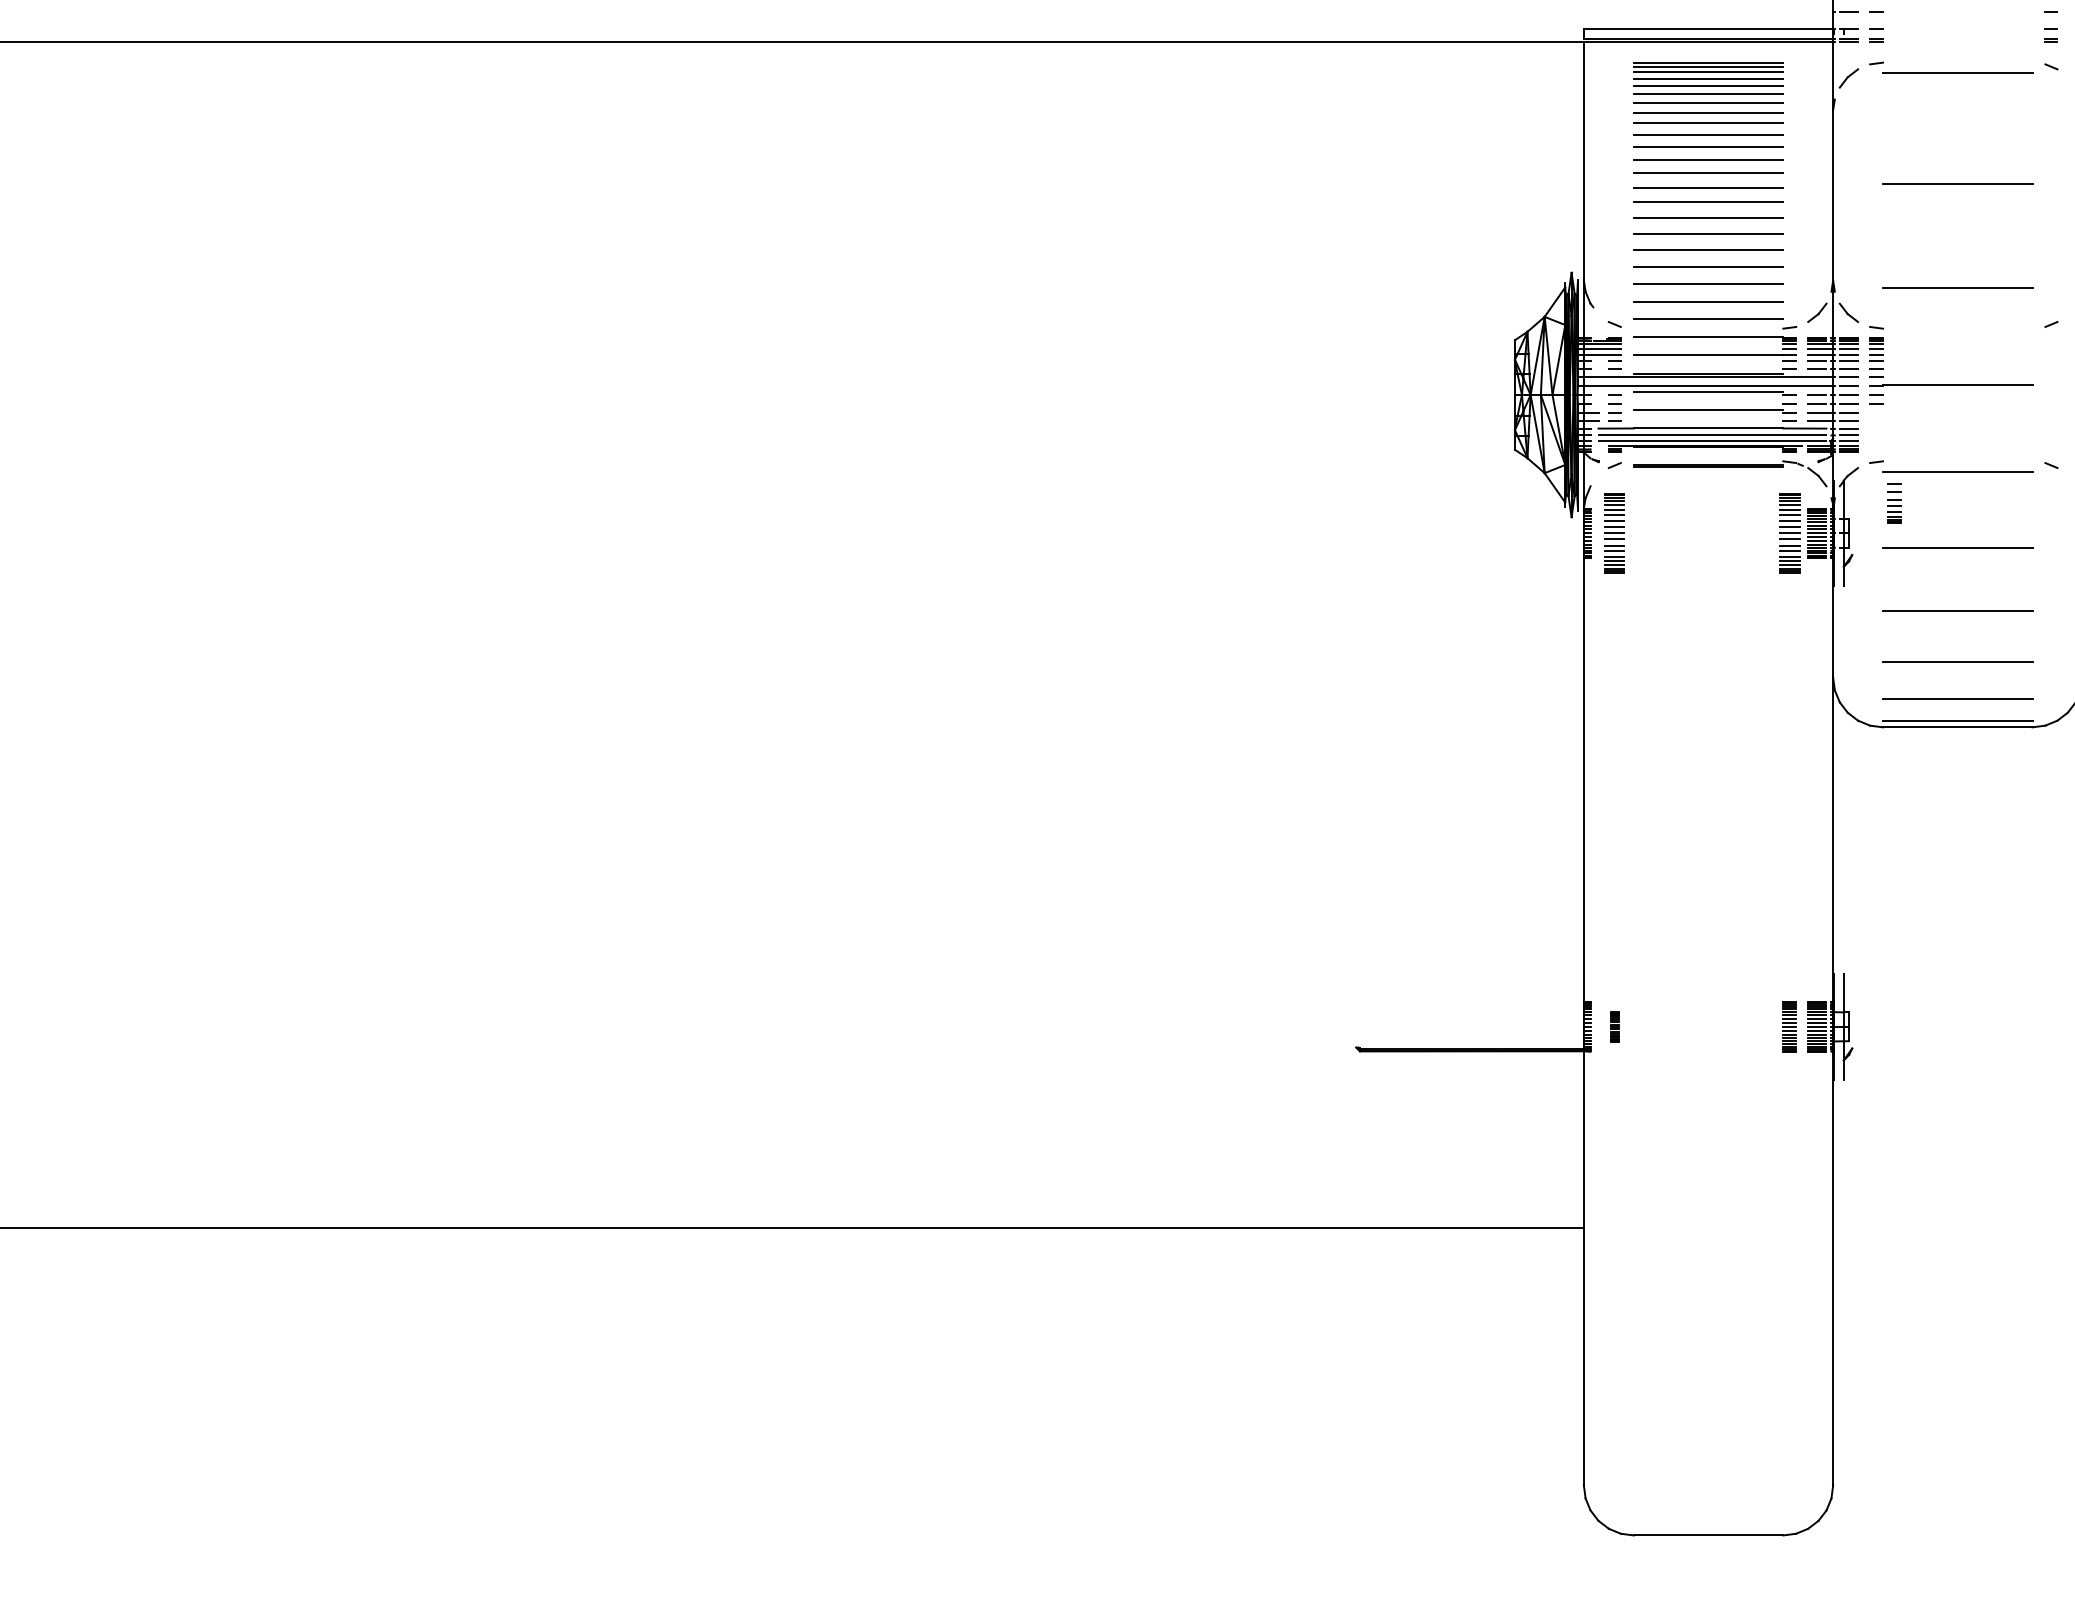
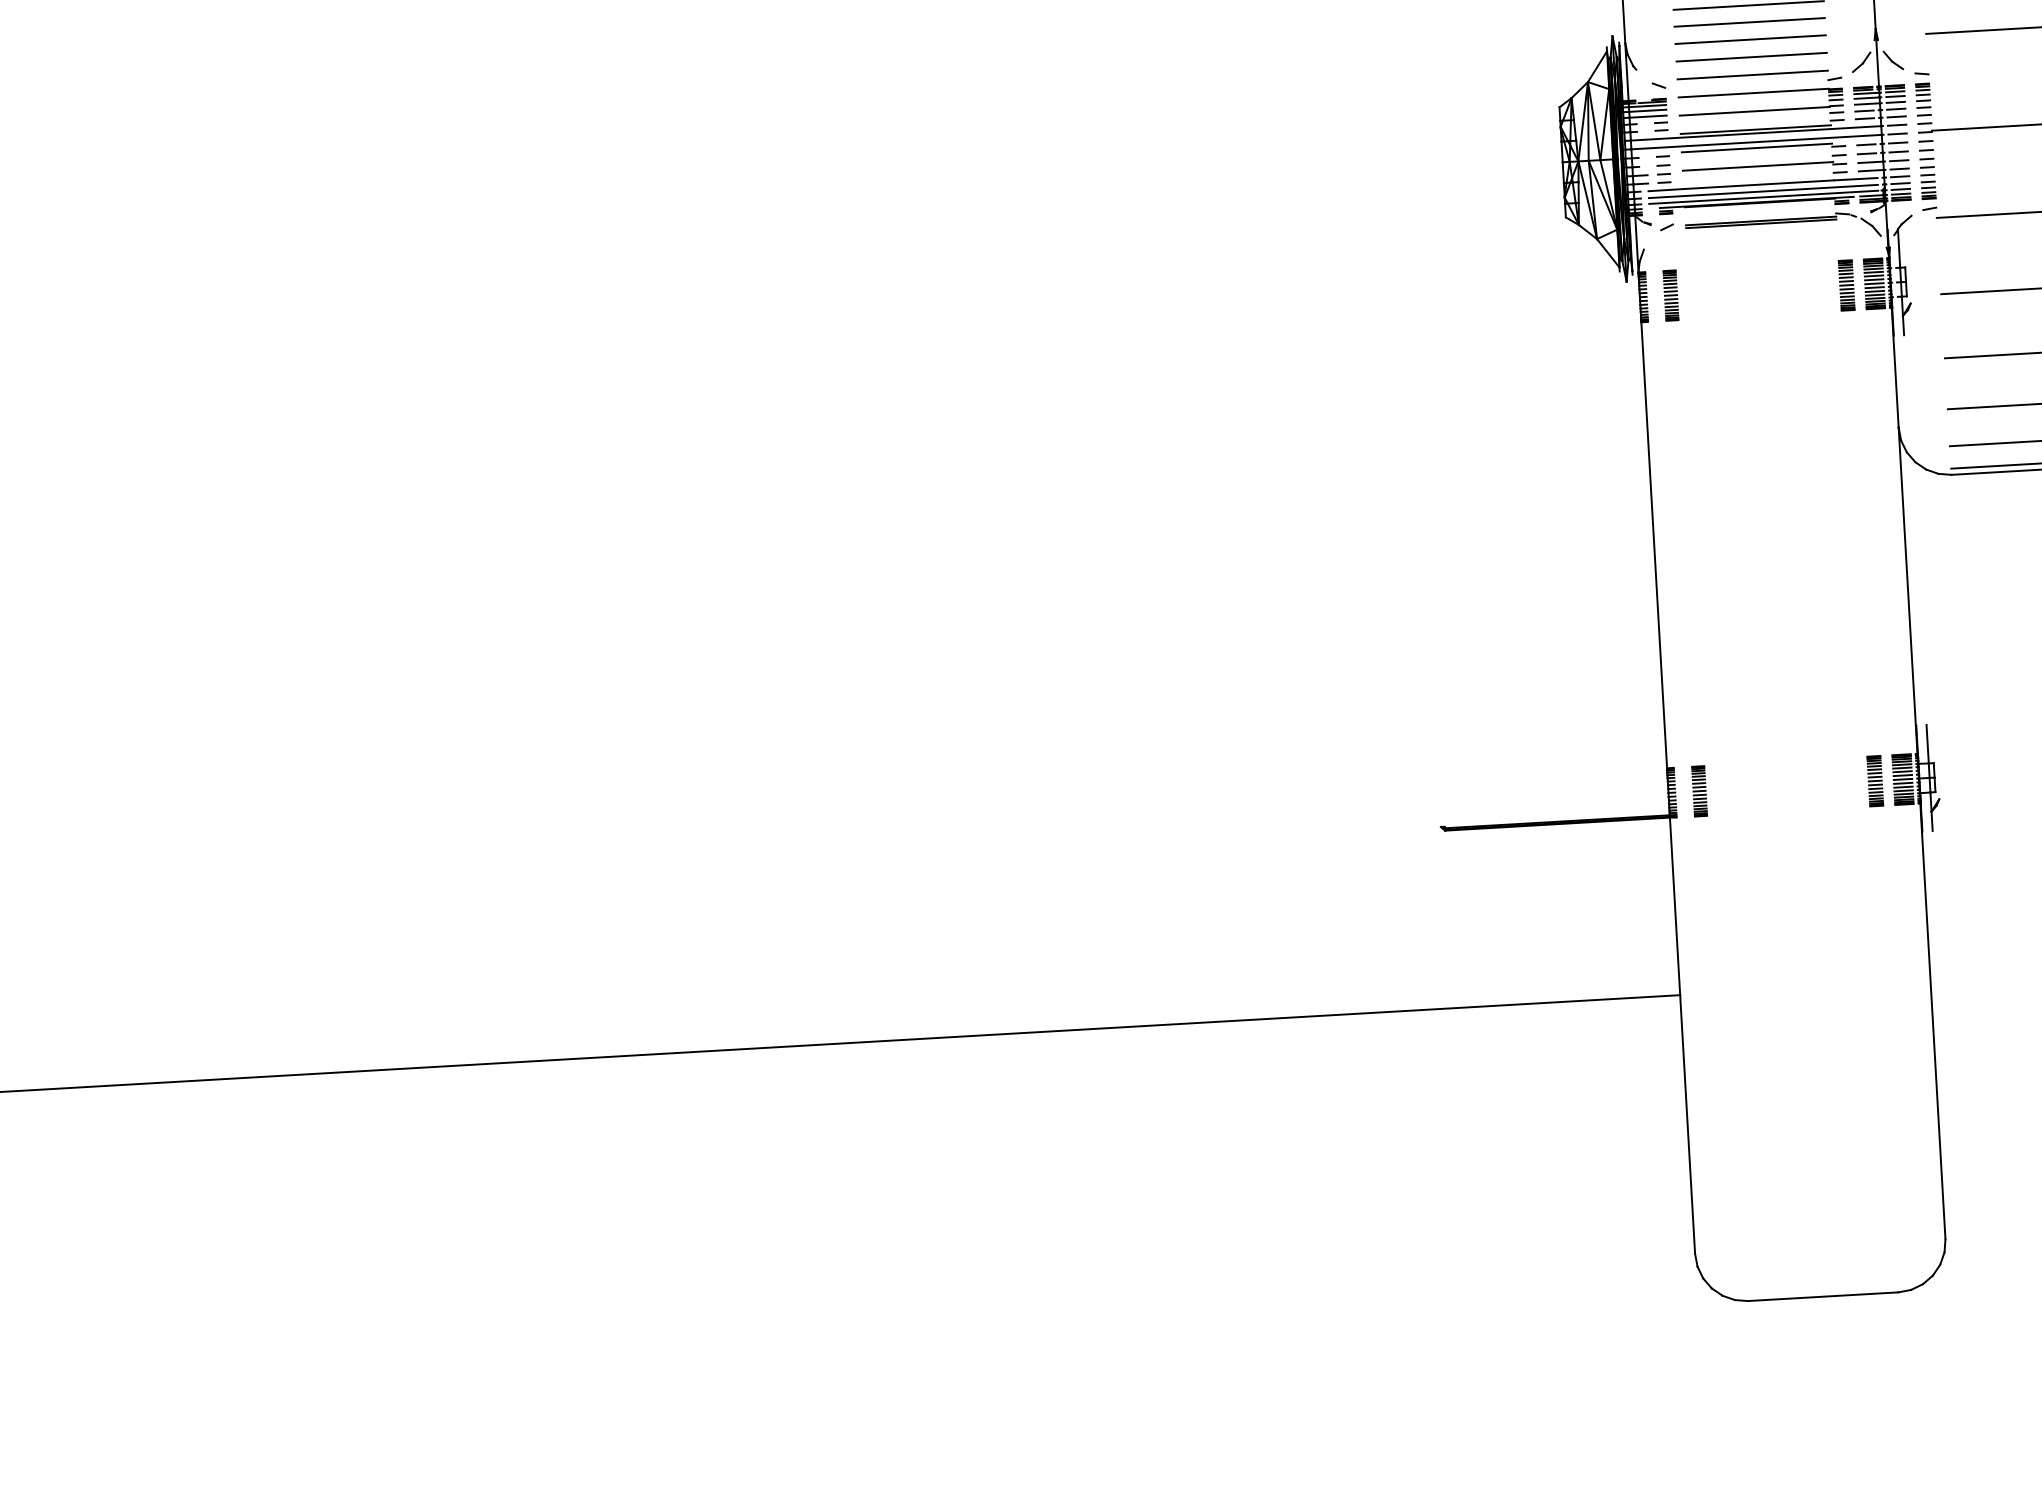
part: (1894, 503) -> (1928, 179), moved
part: (1614, 533) -> (1670, 295), size x0.62
part: (1789, 533) -> (1846, 285), size x0.62
part: (1614, 1026) -> (1699, 790), size x1.67

